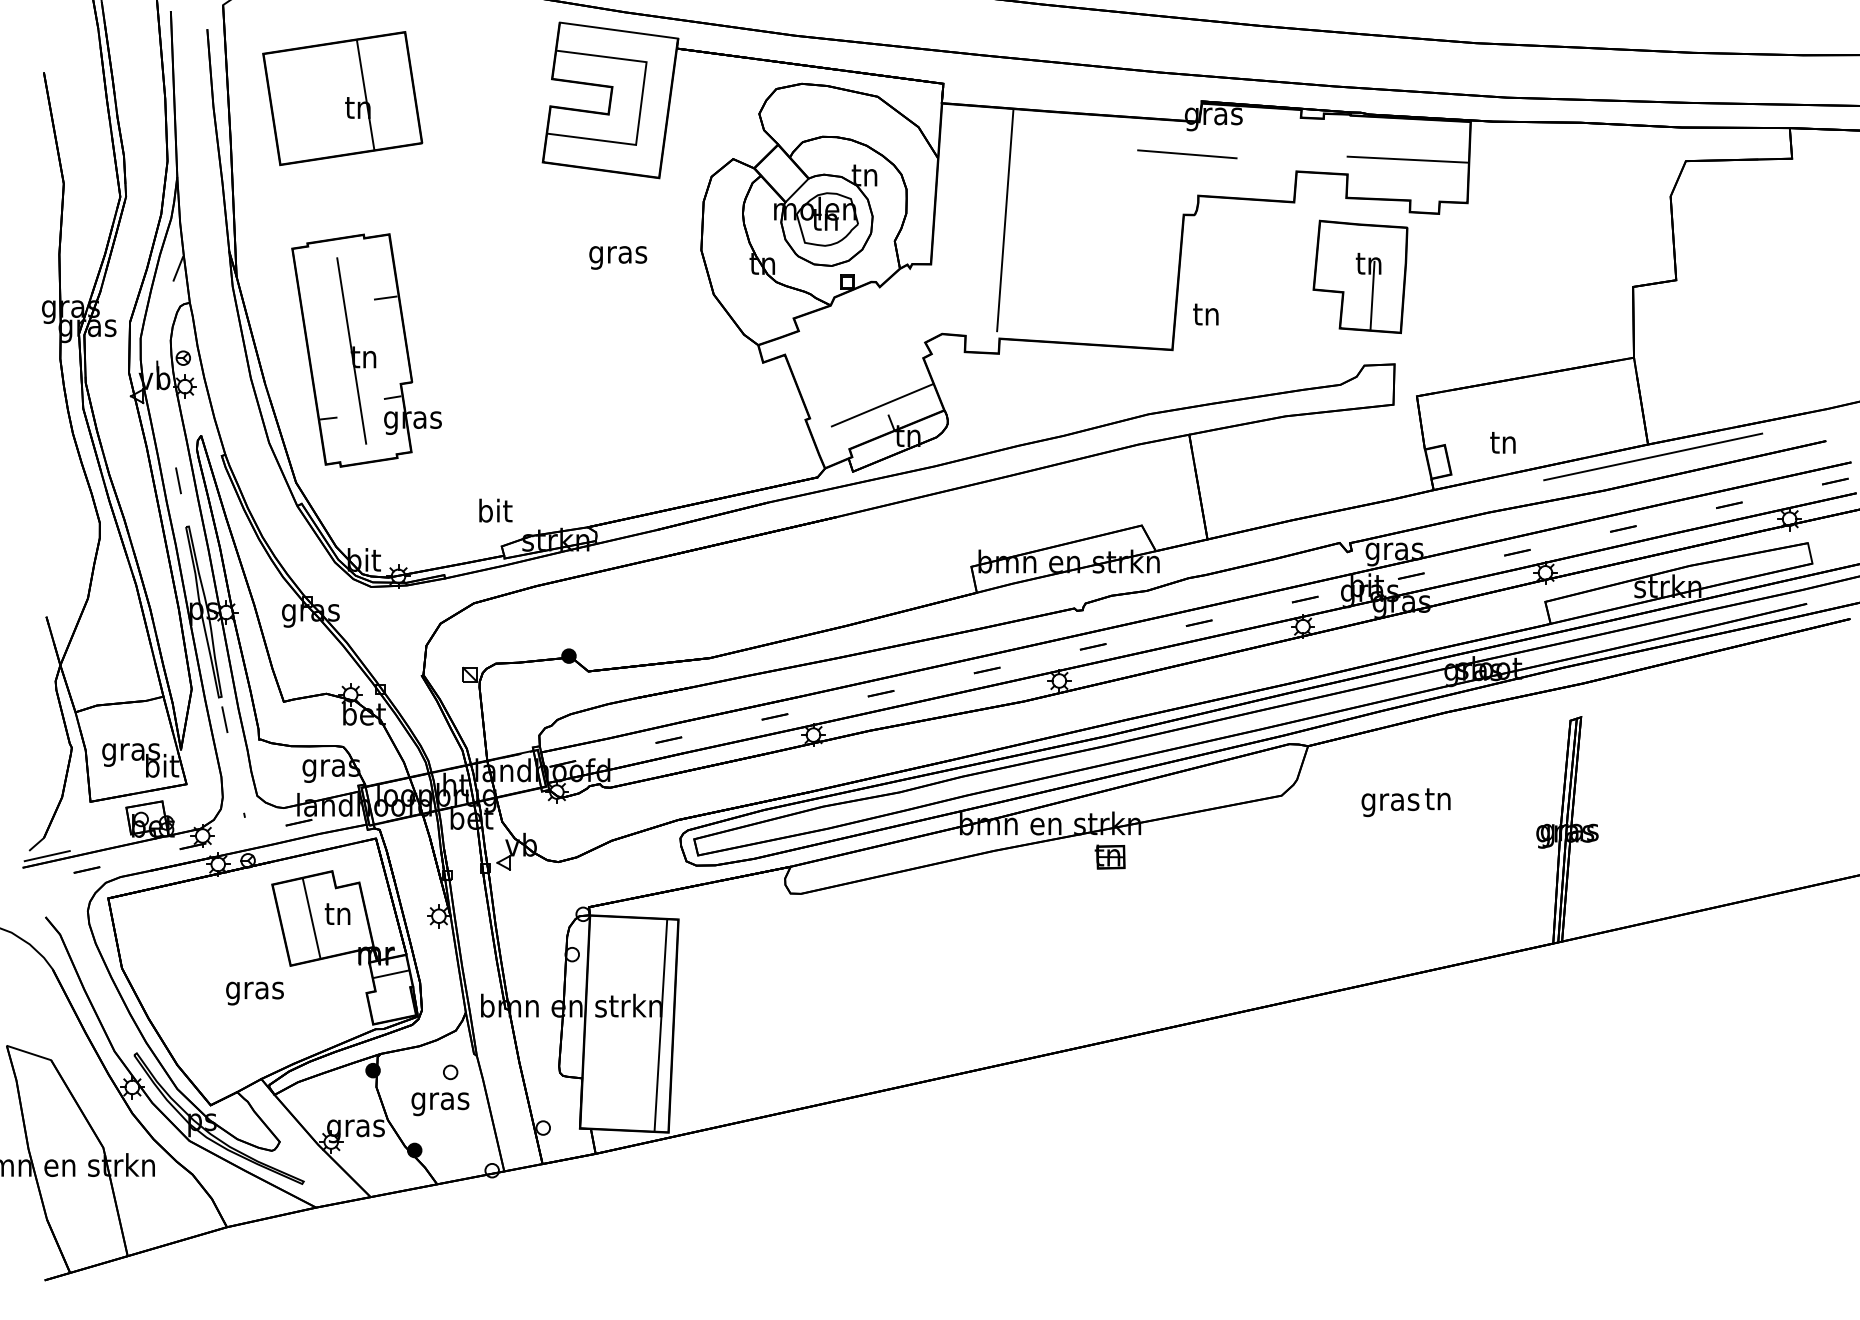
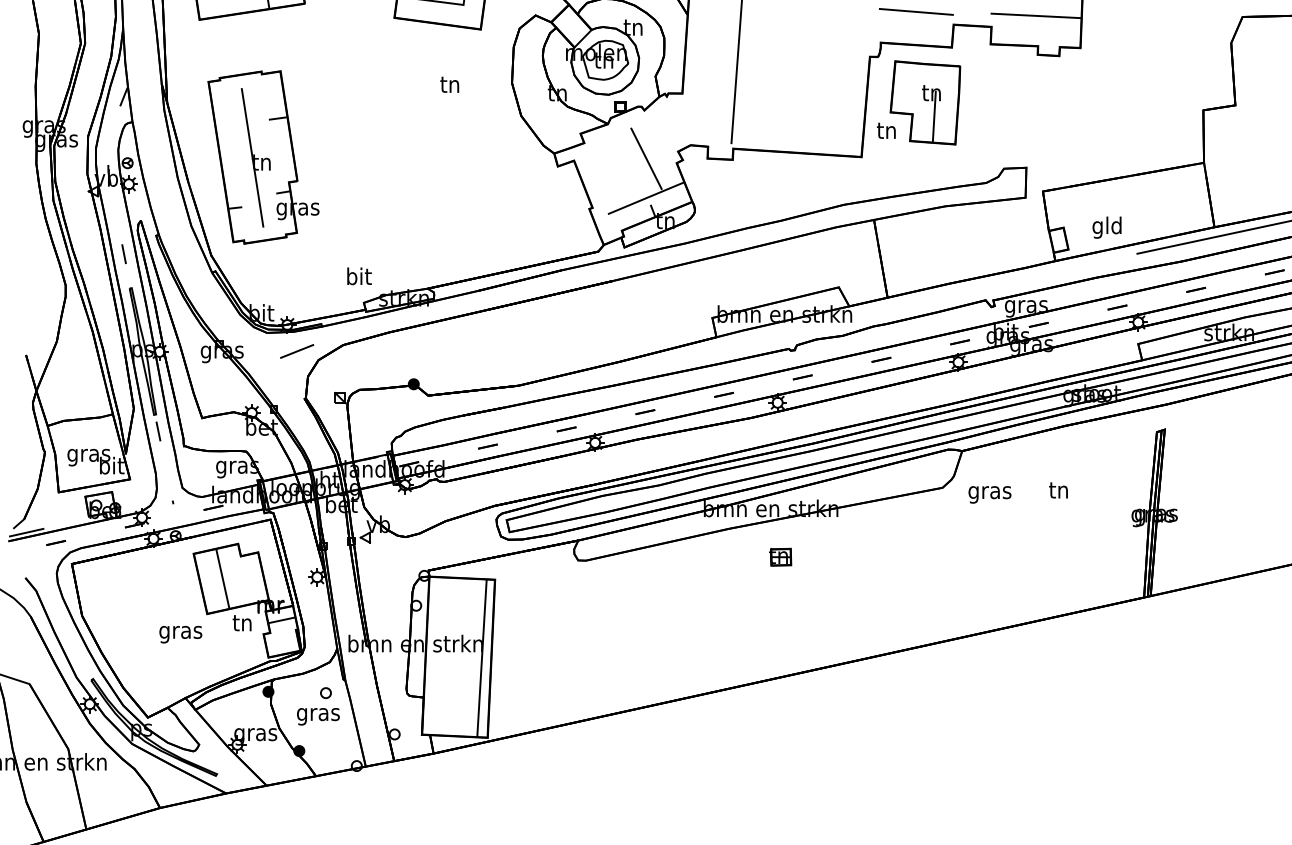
line: (1187, 154) -> (916, 12), moved
text: (618, 255) -> (450, 87), gras -> tn
part: (1360, 276) -> (925, 102), moved
line: (882, 351) -> (646, 158), added
text: (1502, 445) -> (1106, 227), tn -> gld
line: (411, 611) -> (296, 351), added
text: (1390, 805) -> (989, 495), moved
part: (1109, 856) -> (779, 556), moved
text: (337, 913) -> (242, 622), moved

